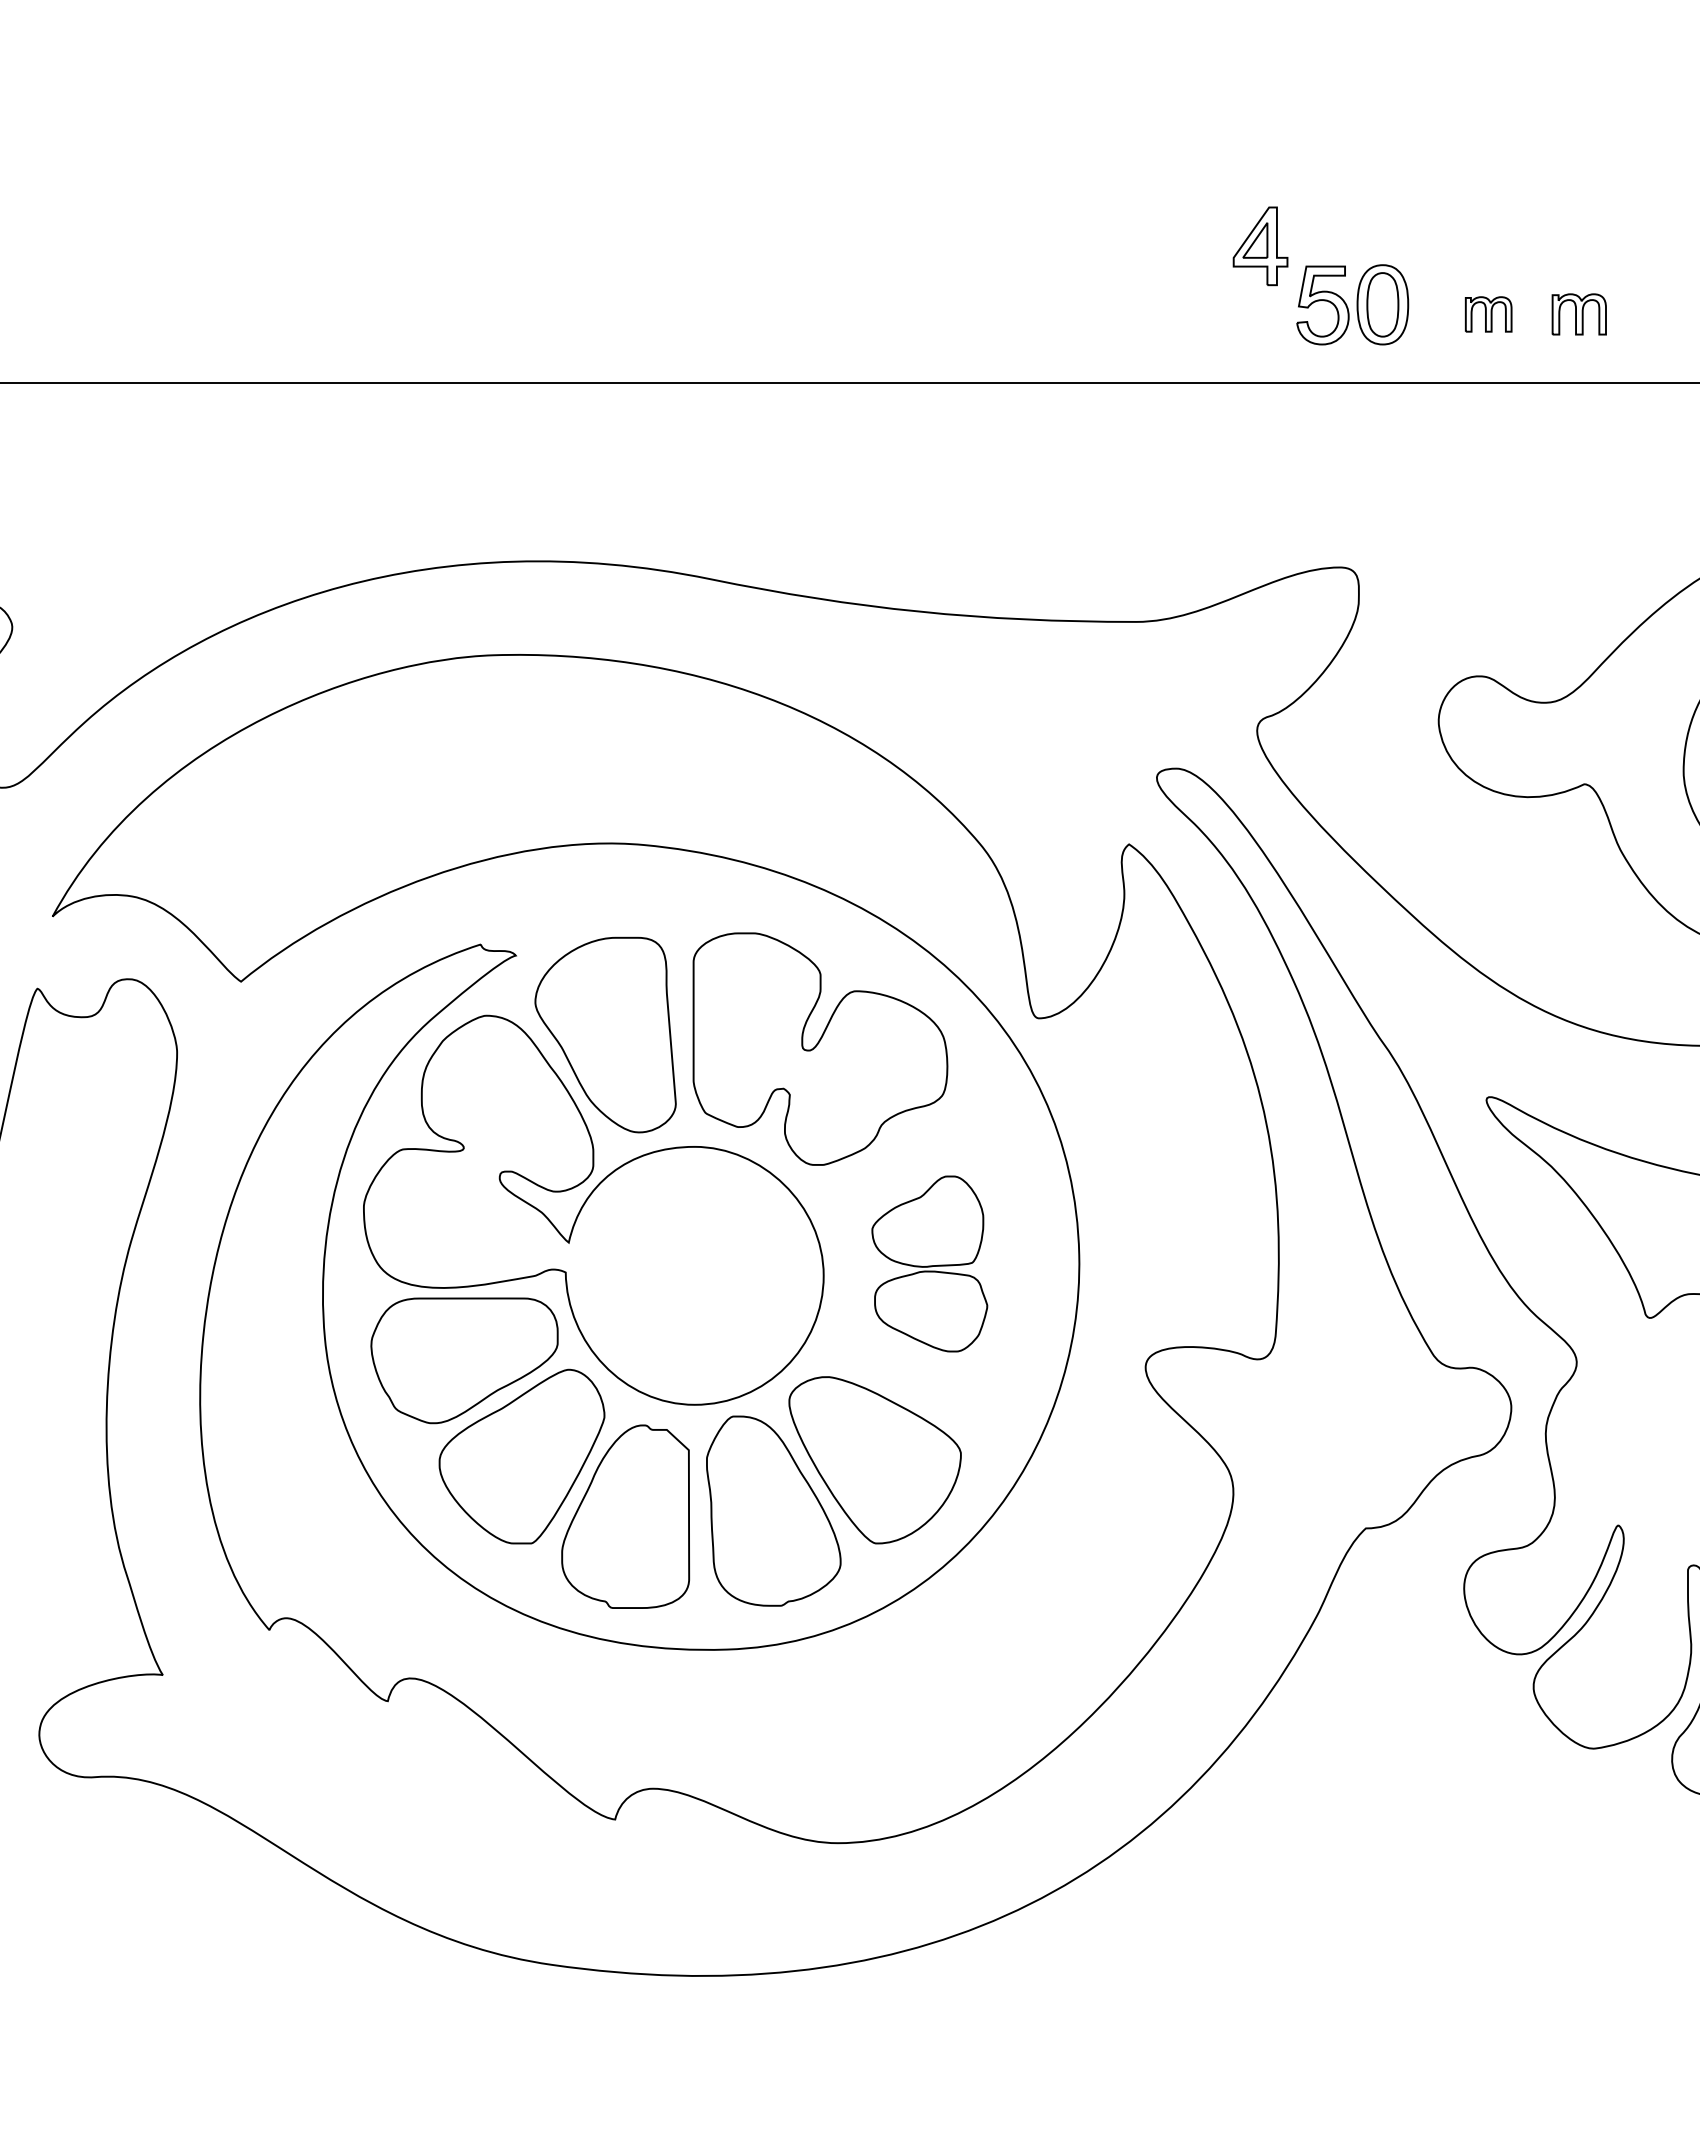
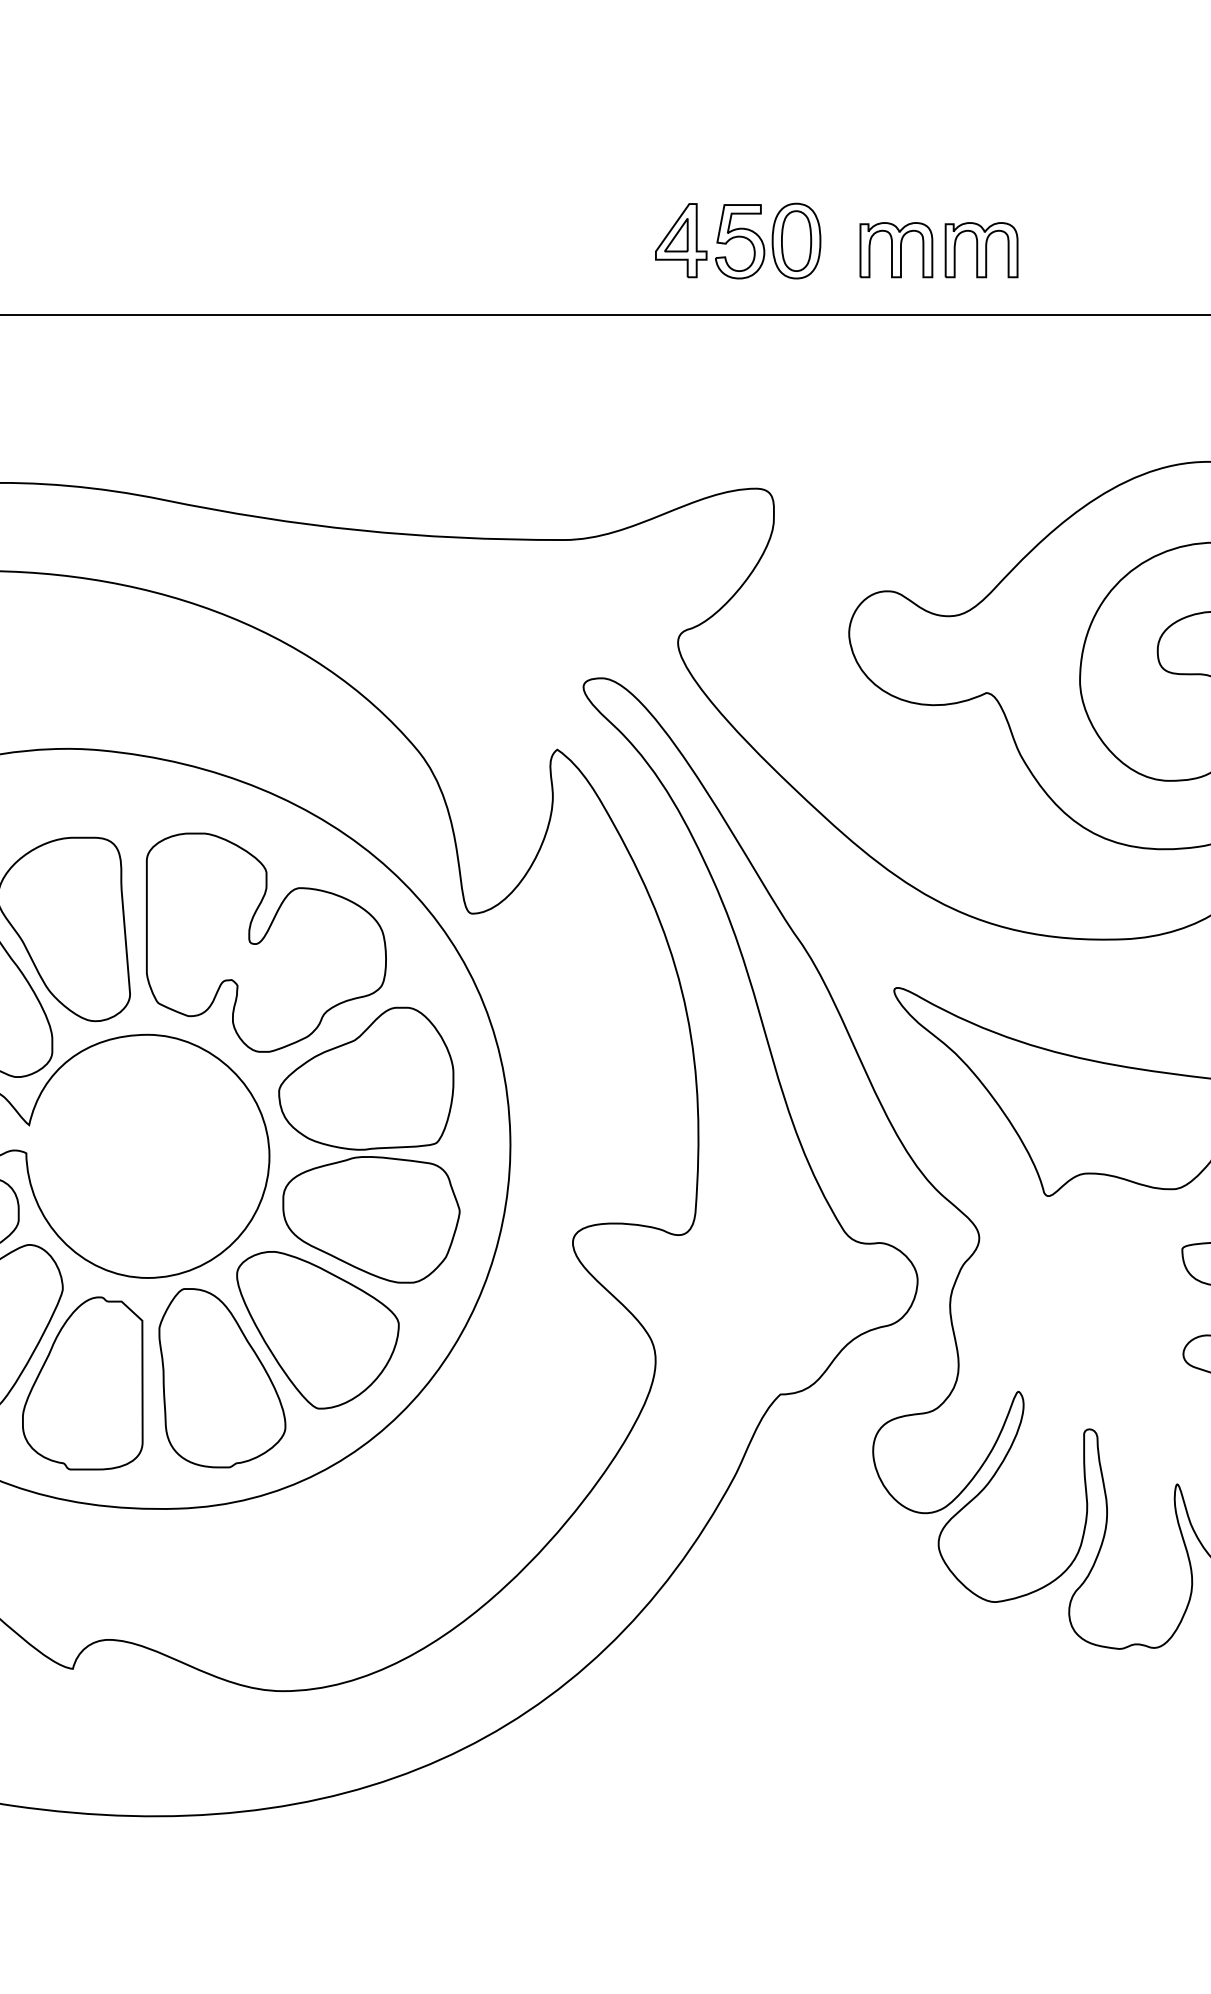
part: (1260, 246) -> (681, 240), moved
part: (1488, 314) -> (896, 250), size x1.67
part: (1579, 314) -> (981, 250), size x1.43
part: (929, 1263) -> (369, 1144), size x1.67

